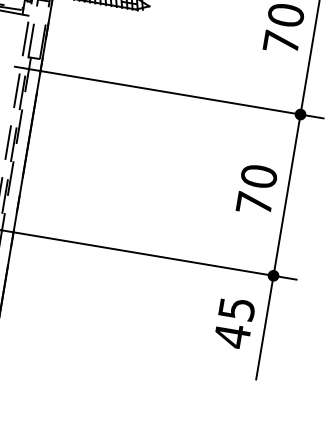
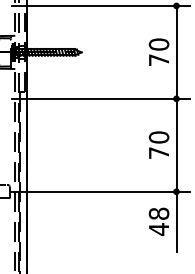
text: (235, 308) -> (158, 213), 45 -> 48

